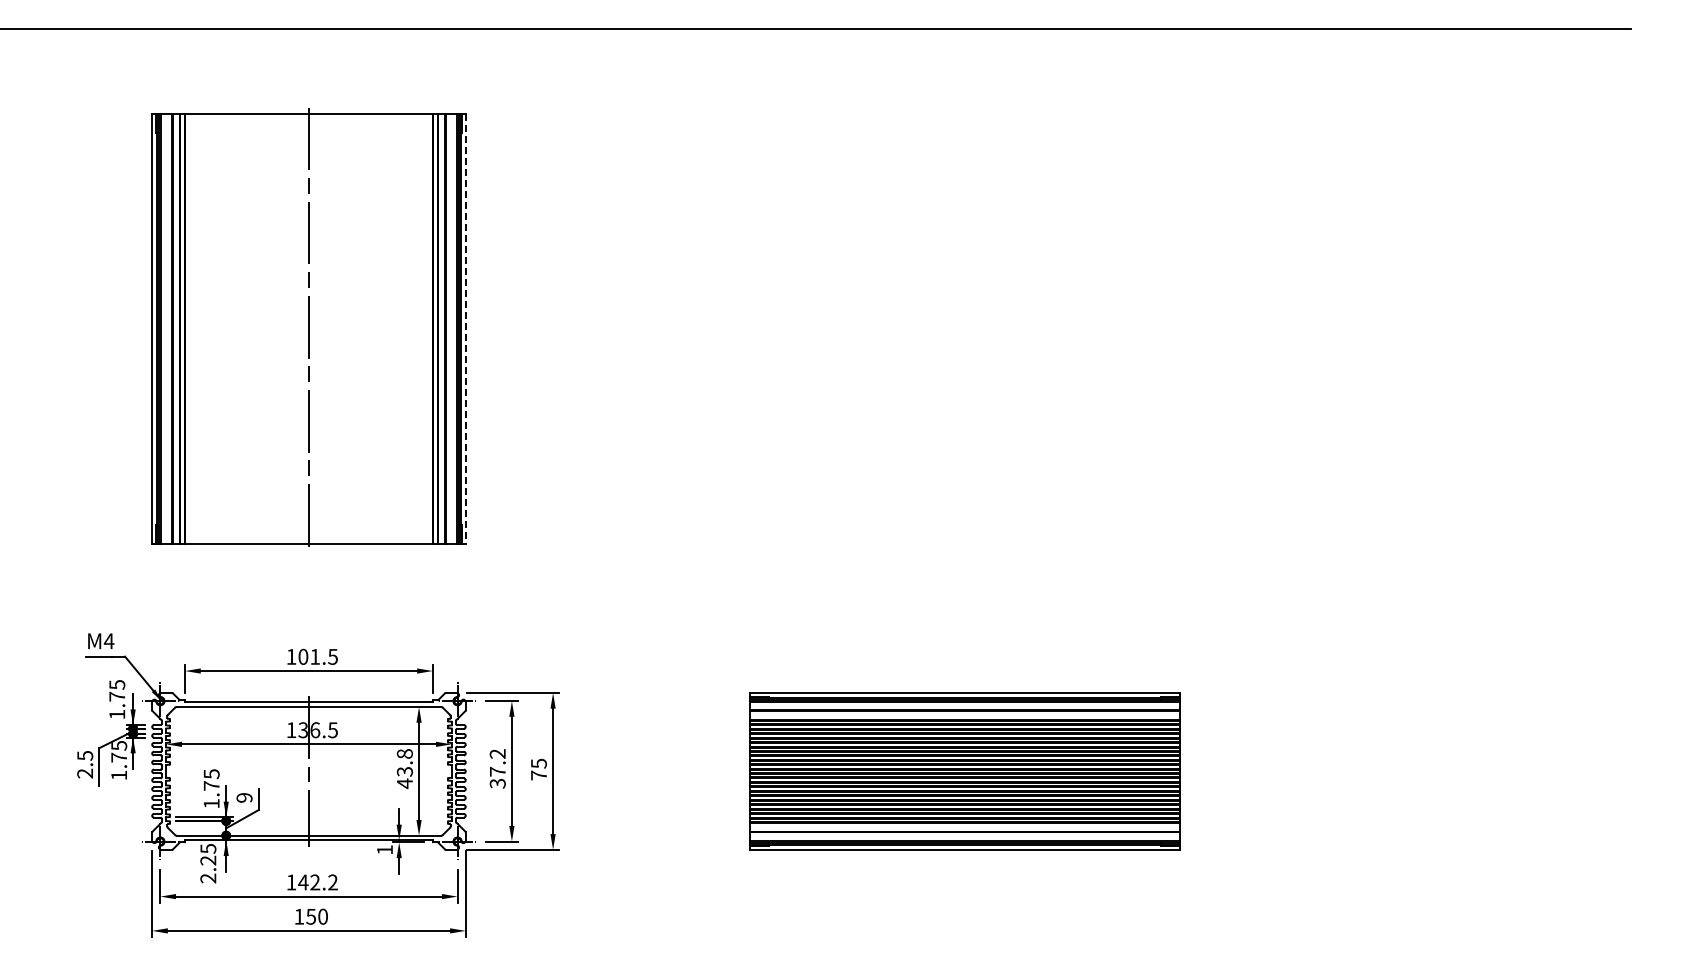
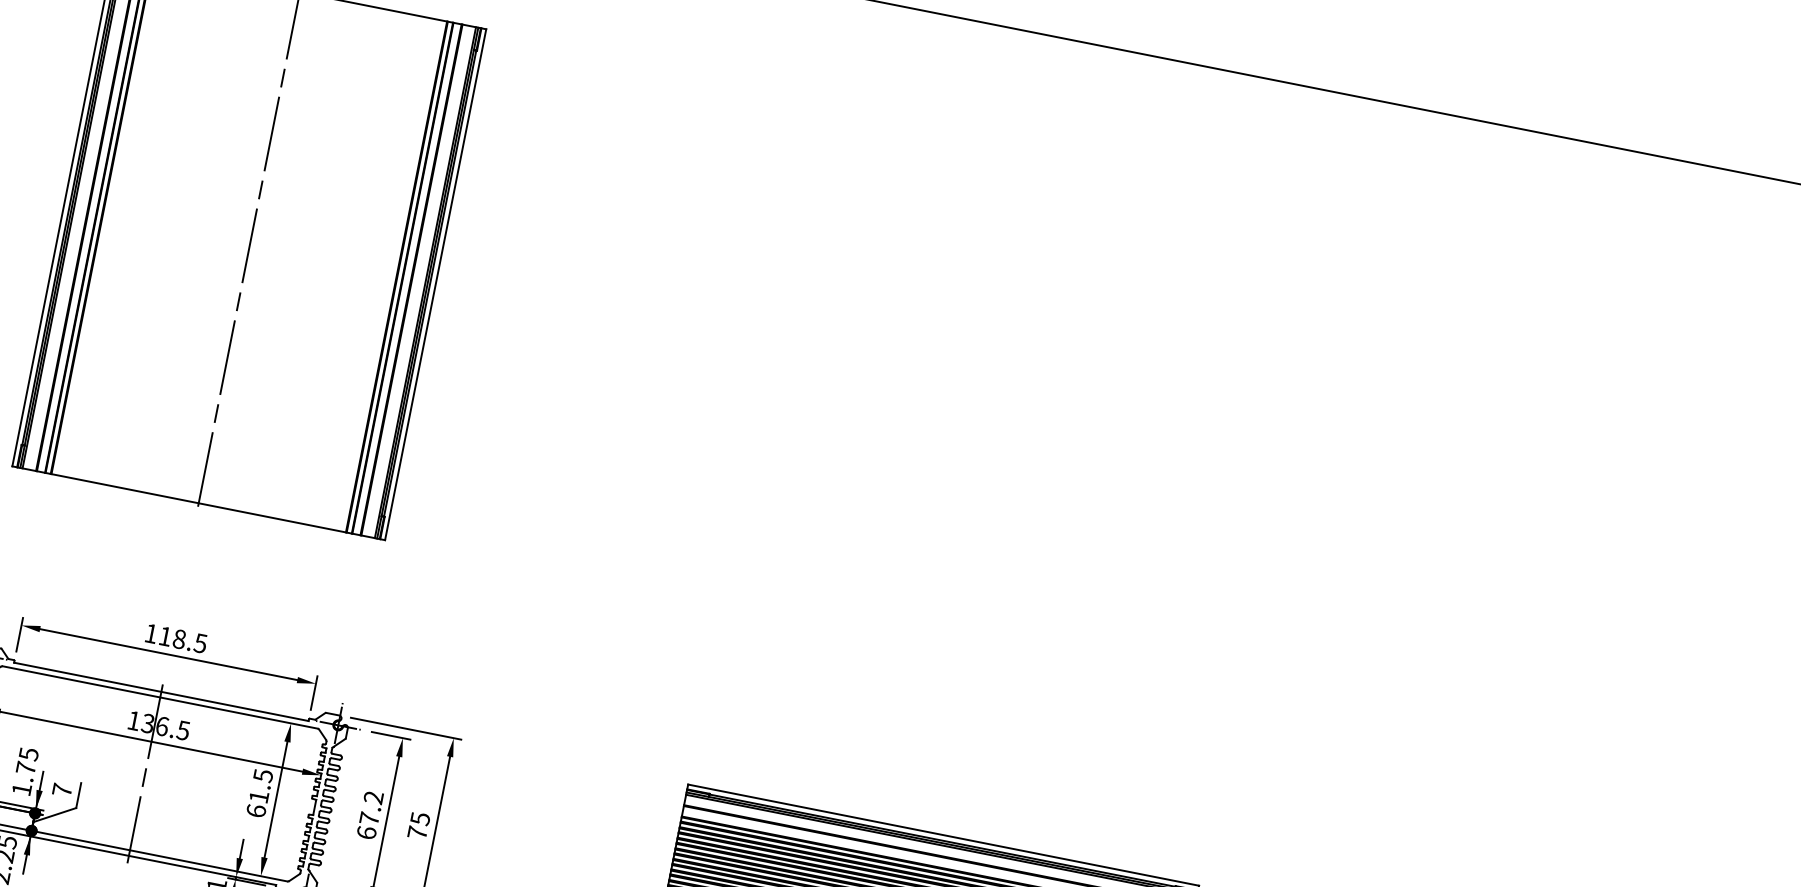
line: (465, 328) -> (435, 284), dashed -> solid
text: (309, 656) -> (172, 637), 101.5 -> 118.5
text: (404, 769) -> (259, 794), 43.8 -> 61.5
text: (497, 783) -> (366, 832), 37.2 -> 67.2
text: (244, 797) -> (62, 789), 9 -> 7

